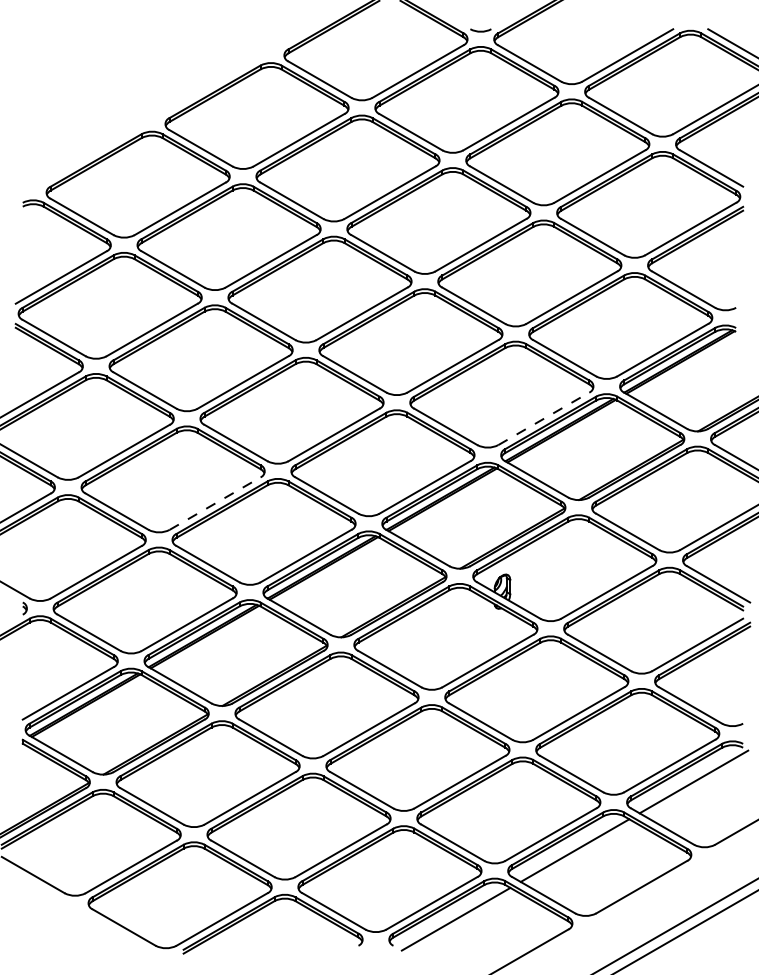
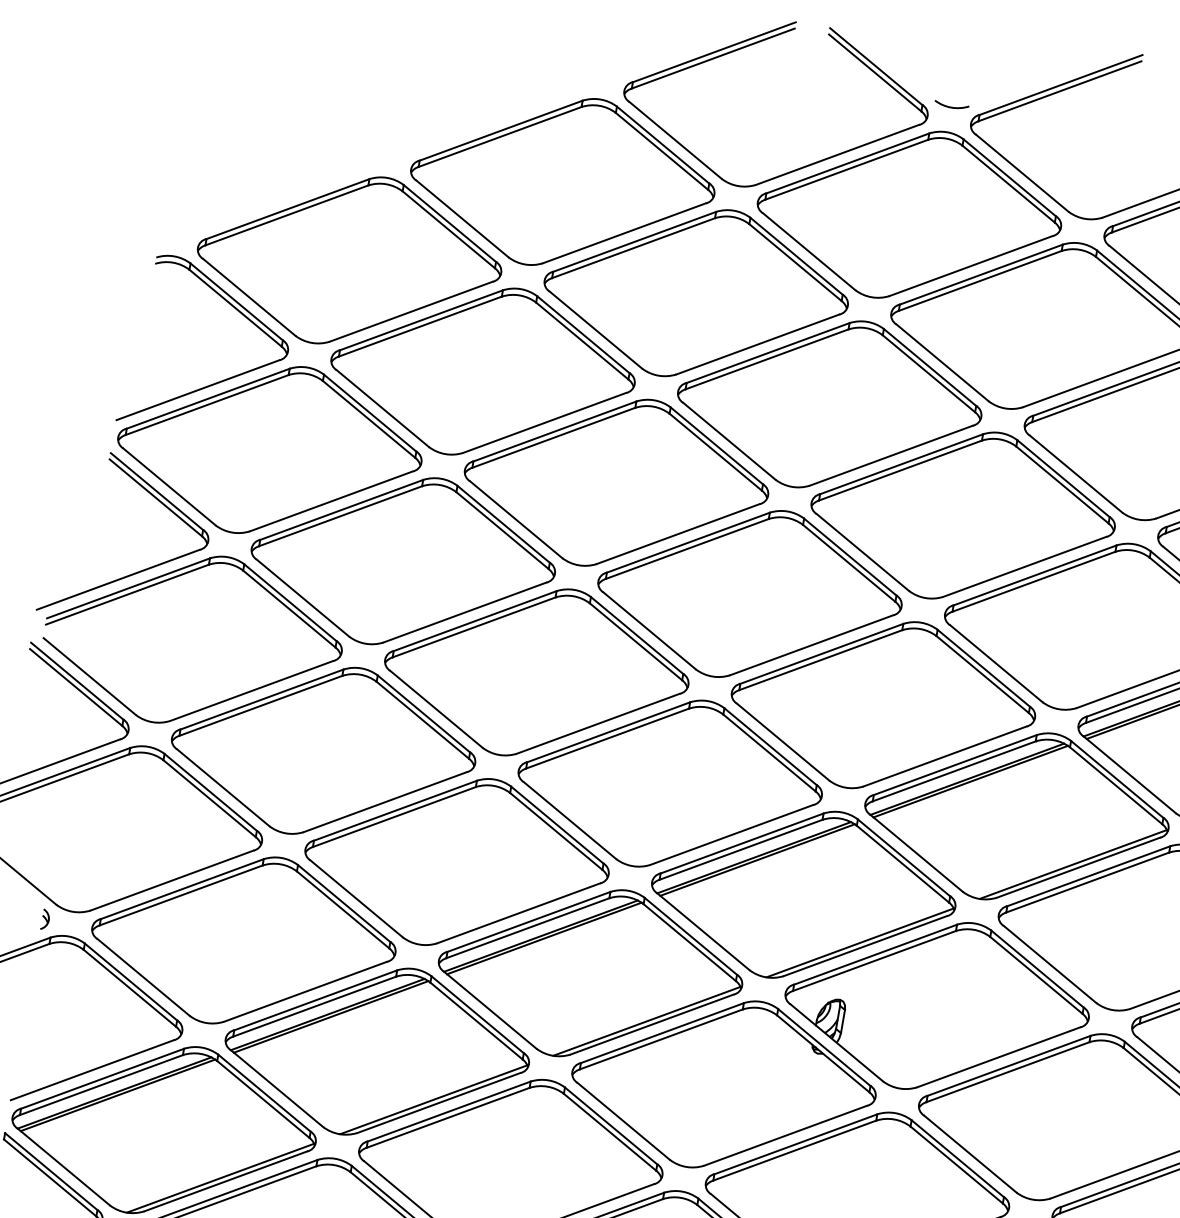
line: (544, 418) -> (946, 756), dashed -> solid
line: (215, 503) -> (385, 802), dashed -> solid

